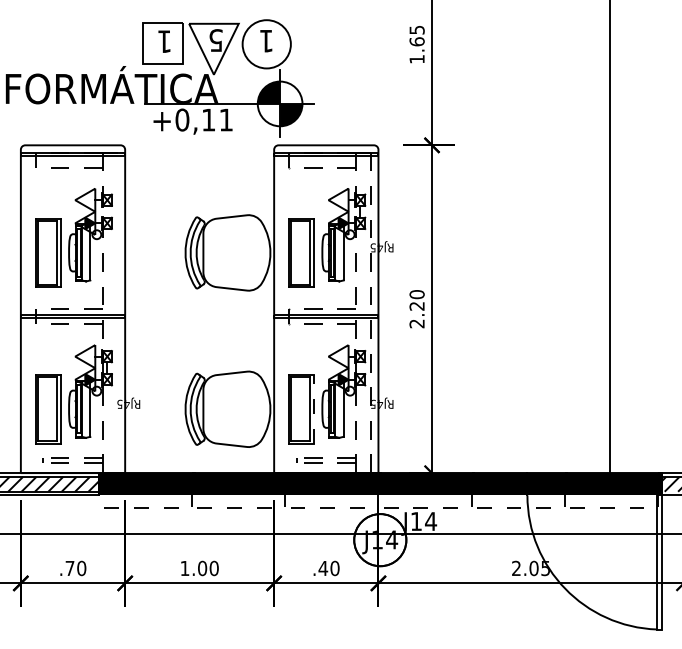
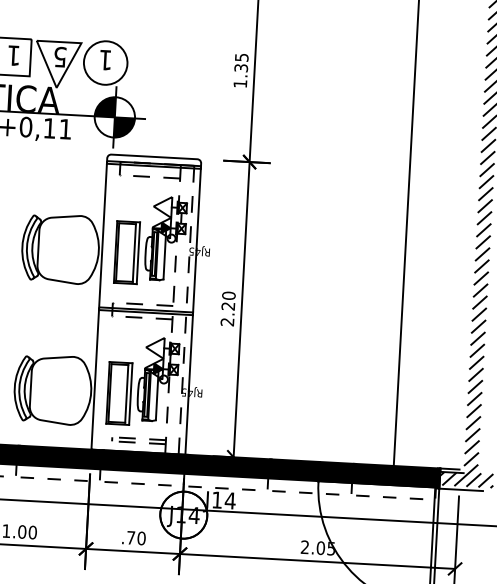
text: (416, 41) -> (240, 67), 1.65 -> 1.35
line: (314, 408) -> (130, 393), dashed -> solid
text: (323, 568) -> (131, 537), .40 -> .70

